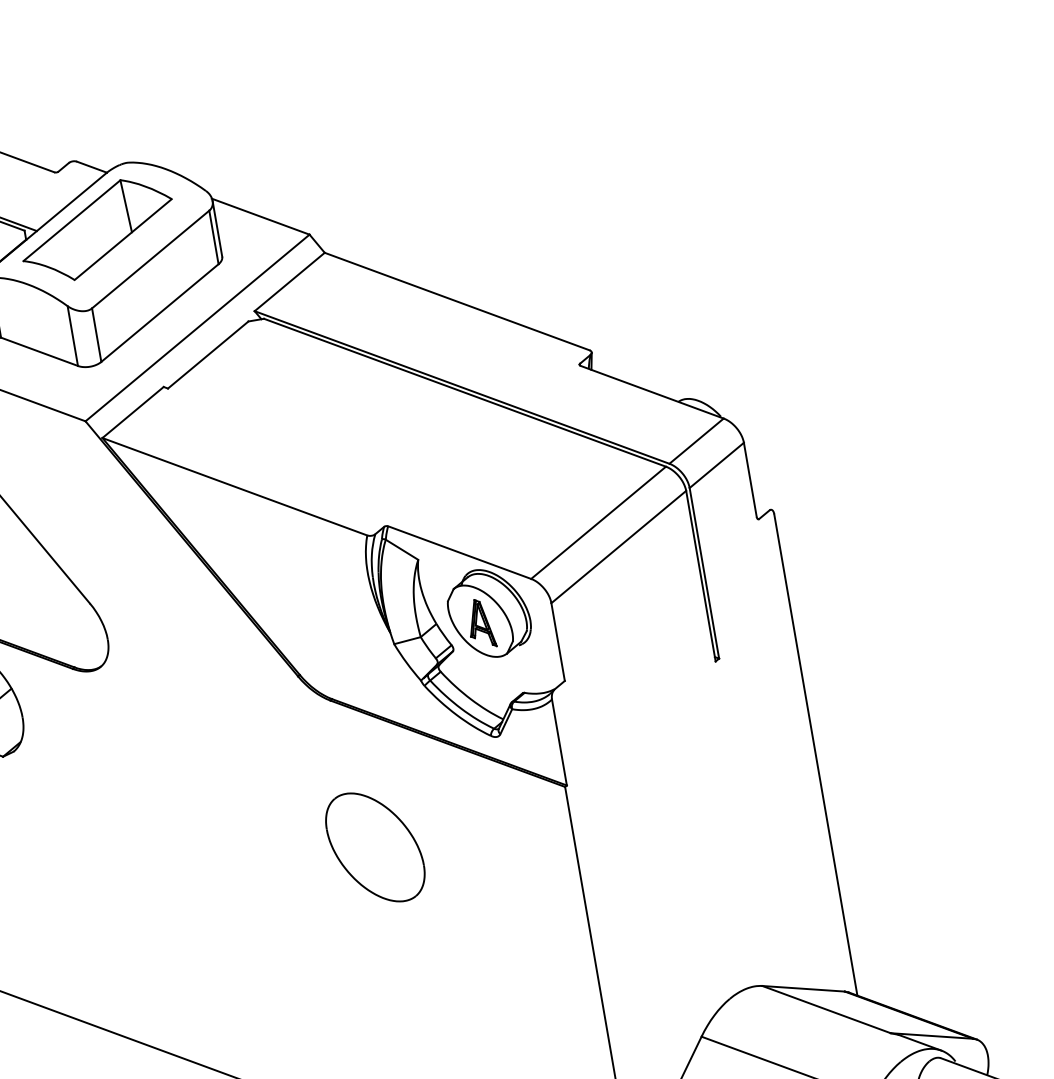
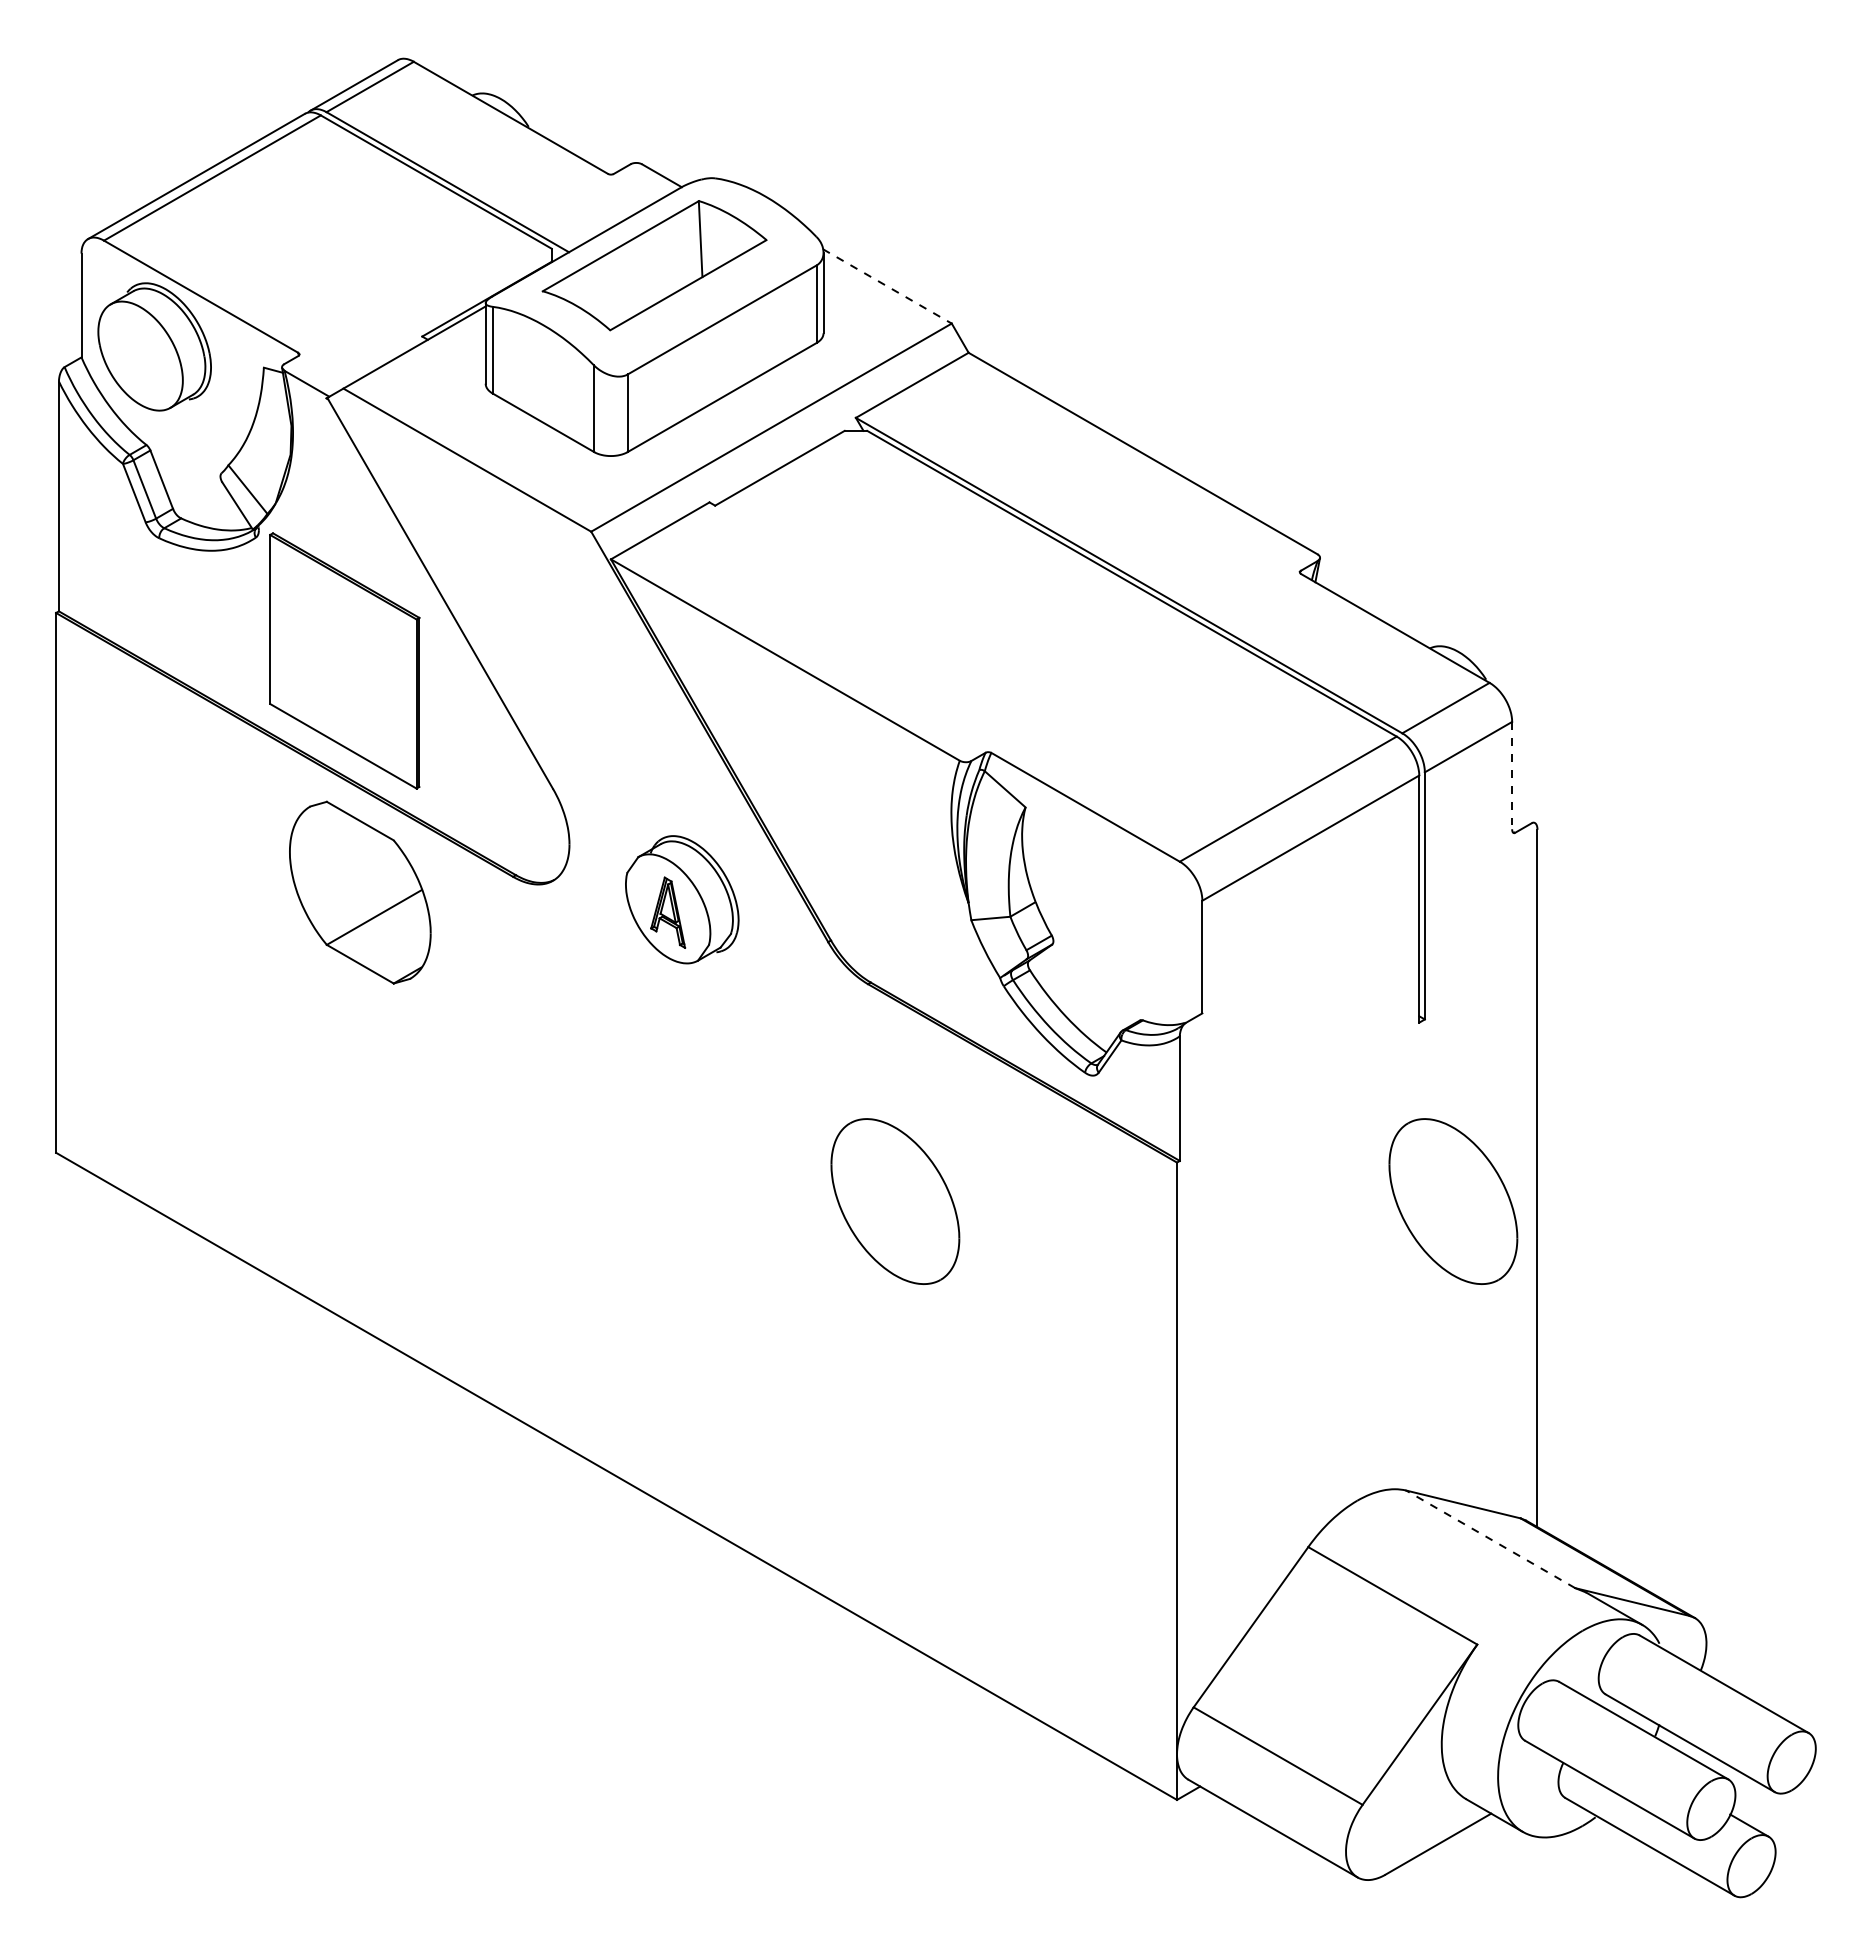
line: (260, 216) -> (887, 286), solid -> dashed
line: (750, 479) -> (1512, 775), solid -> dashed
part: (489, 613) -> (682, 899), moved
part: (760, 780) -> (1453, 1201), added
line: (826, 1009) -> (1490, 1539), solid -> dashed

